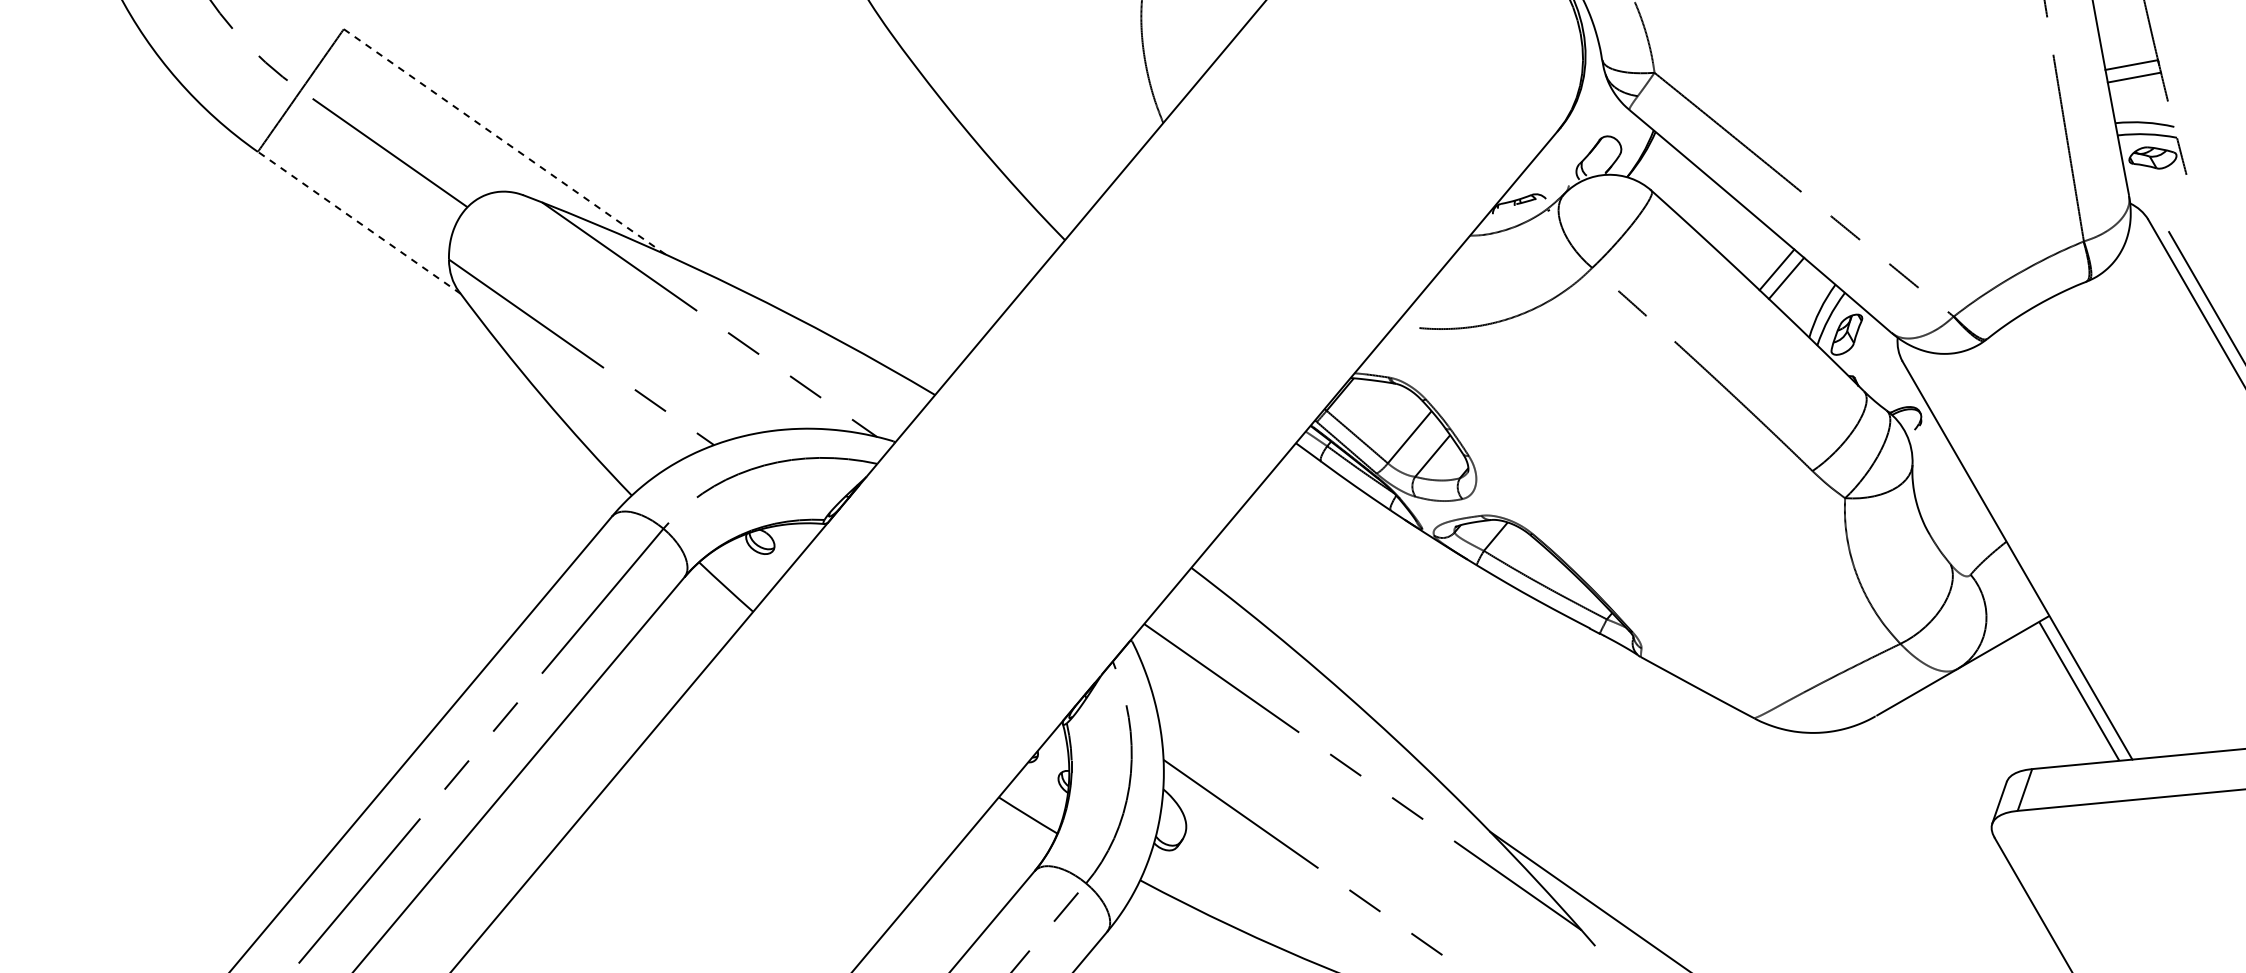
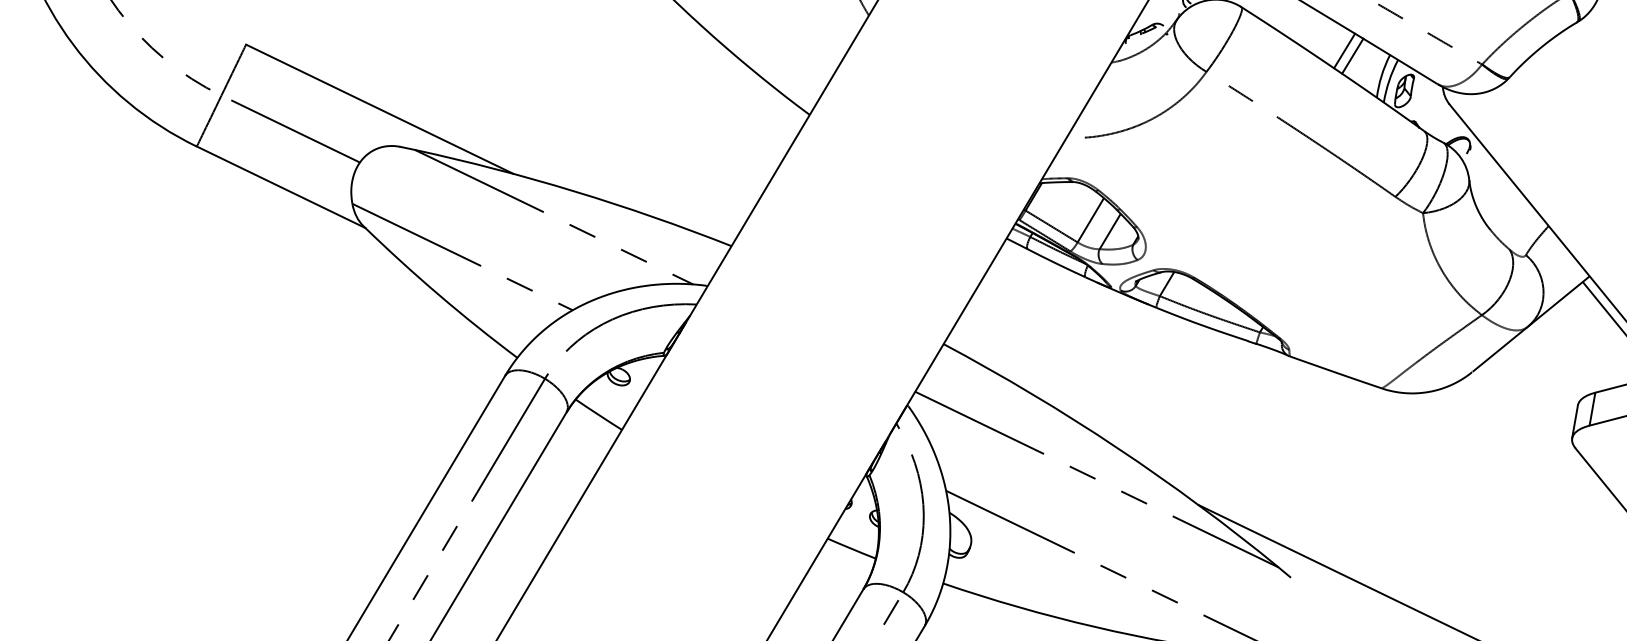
line: (504, 141) -> (379, 109), dashed -> solid
line: (359, 222) -> (281, 186), dashed -> solid

